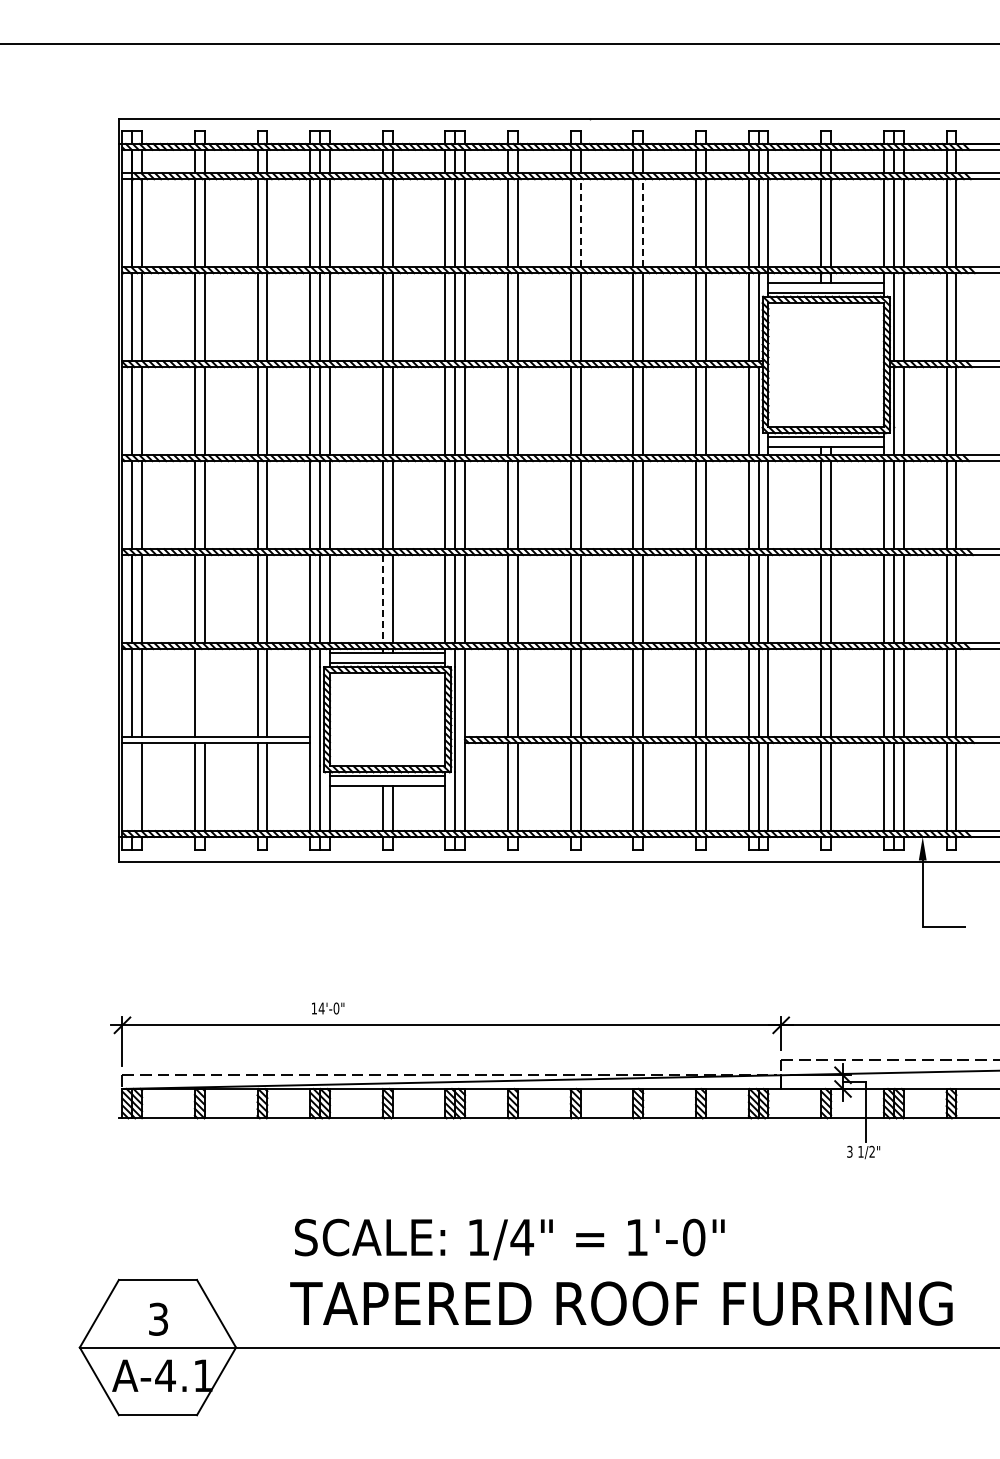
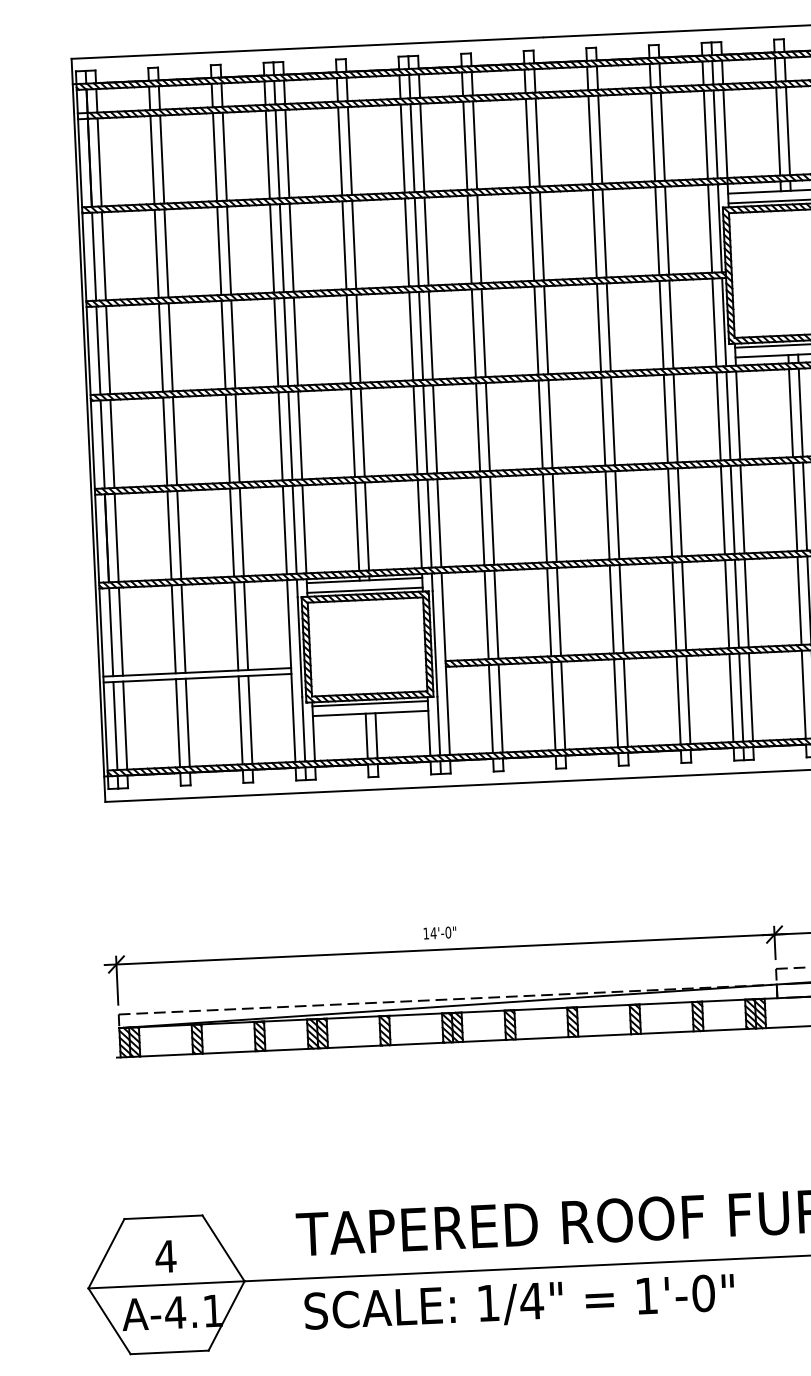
line: (580, 222) -> (537, 141), dashed -> solid
line: (643, 222) -> (600, 138), dashed -> solid
line: (382, 599) -> (356, 527), dashed -> solid
line: (204, 693) -> (183, 629), added
line: (132, 787) -> (115, 726), added
text: (328, 1008) -> (440, 932), moved
text: (509, 1239) -> (519, 1303), moved
text: (158, 1318) -> (165, 1255), 3 -> 4

